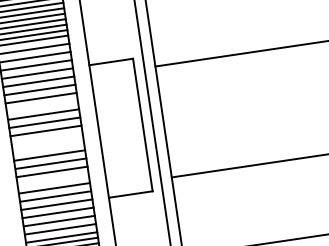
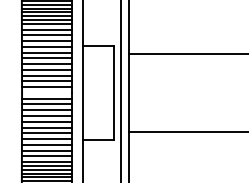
line: (41, 105) -> (46, 69), added
line: (47, 147) -> (46, 98), added
line: (52, 179) -> (46, 121), added

